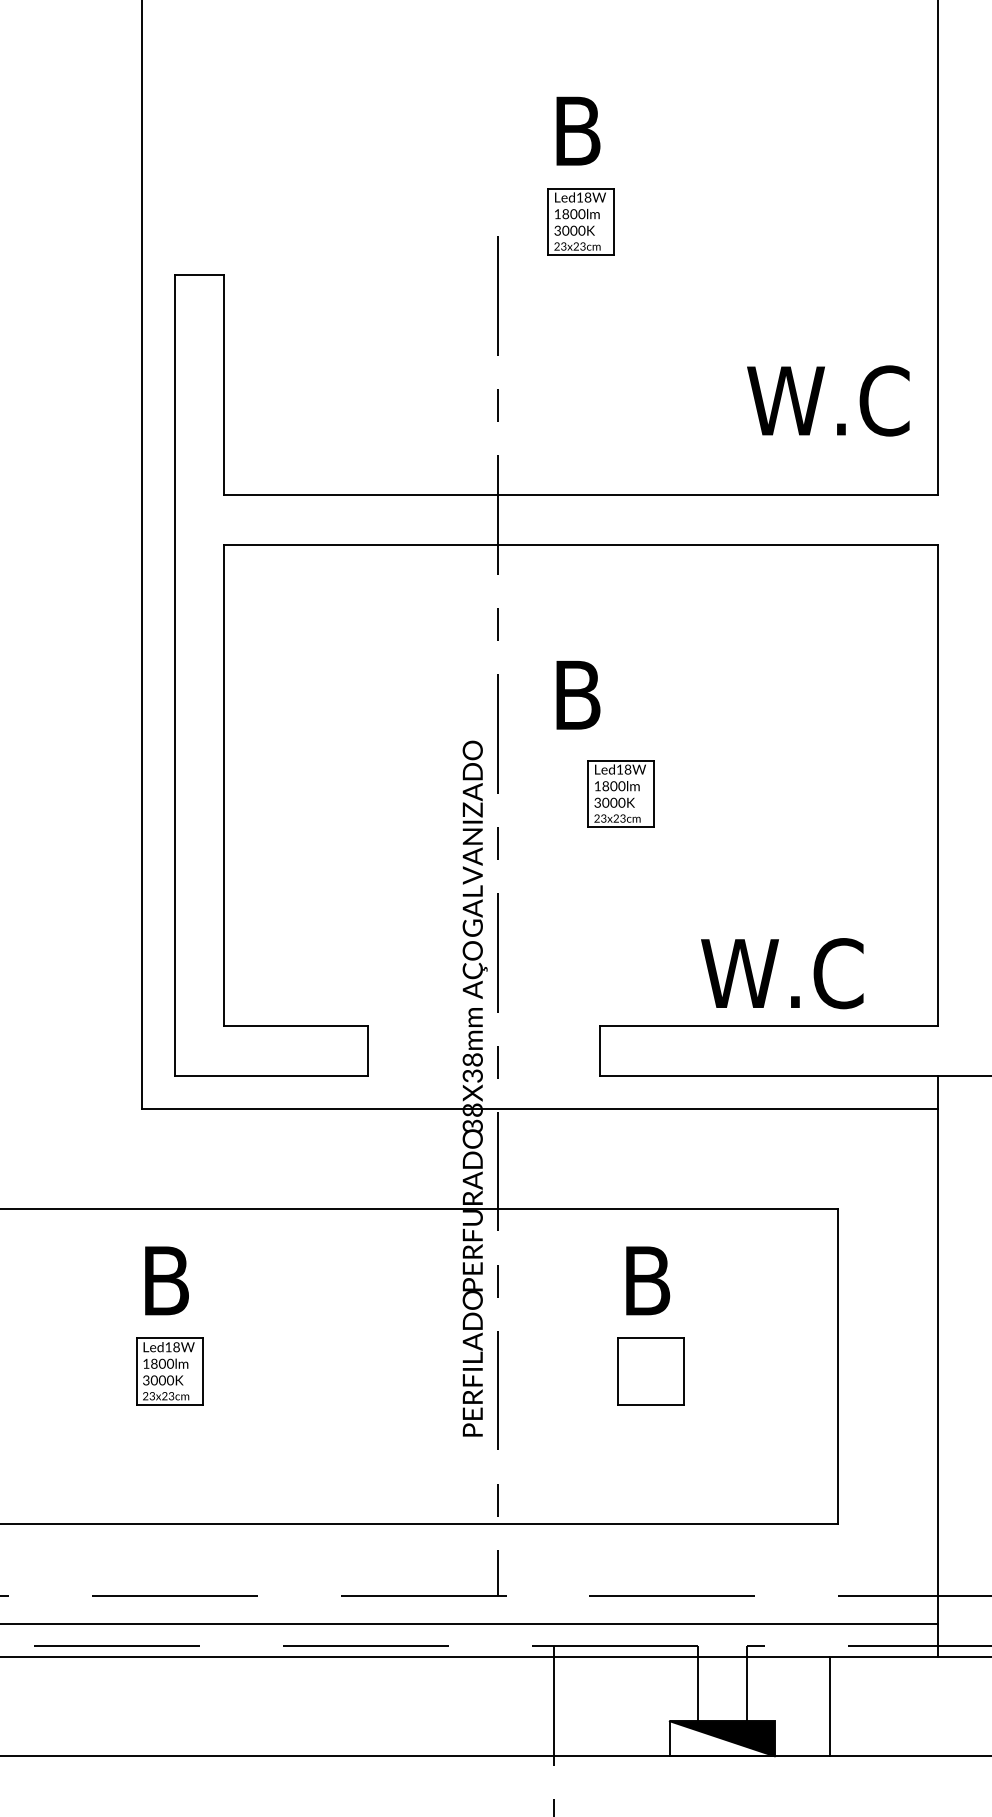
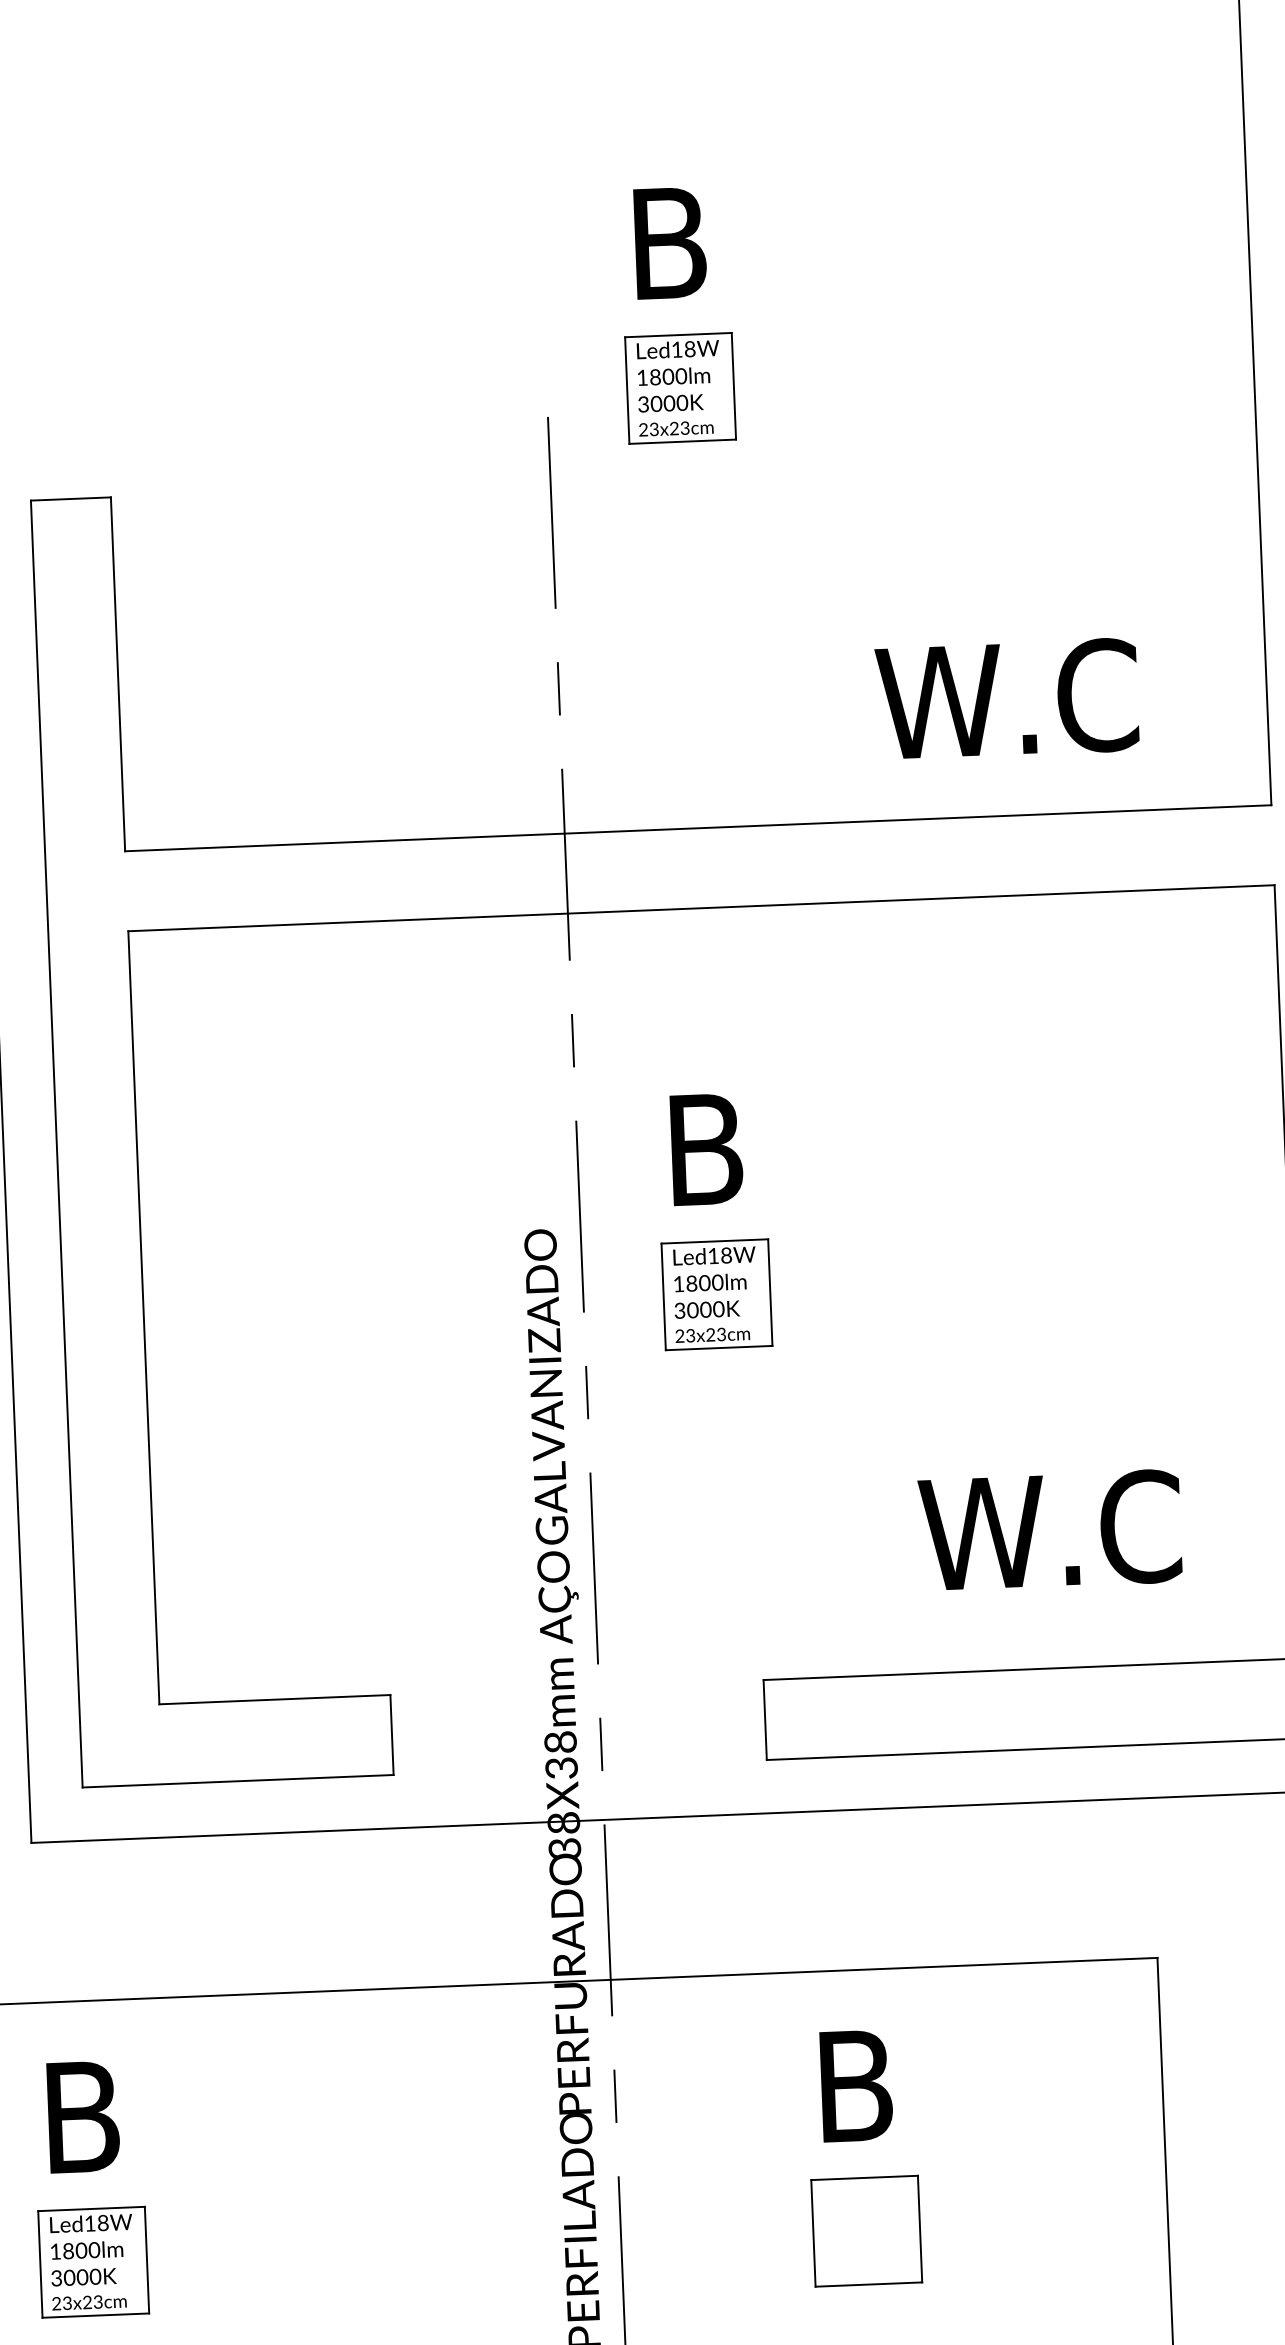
text: (828, 400) -> (1007, 698), moved
part: (620, 793) -> (715, 1294), moved
text: (782, 973) -> (1050, 1530), moved

